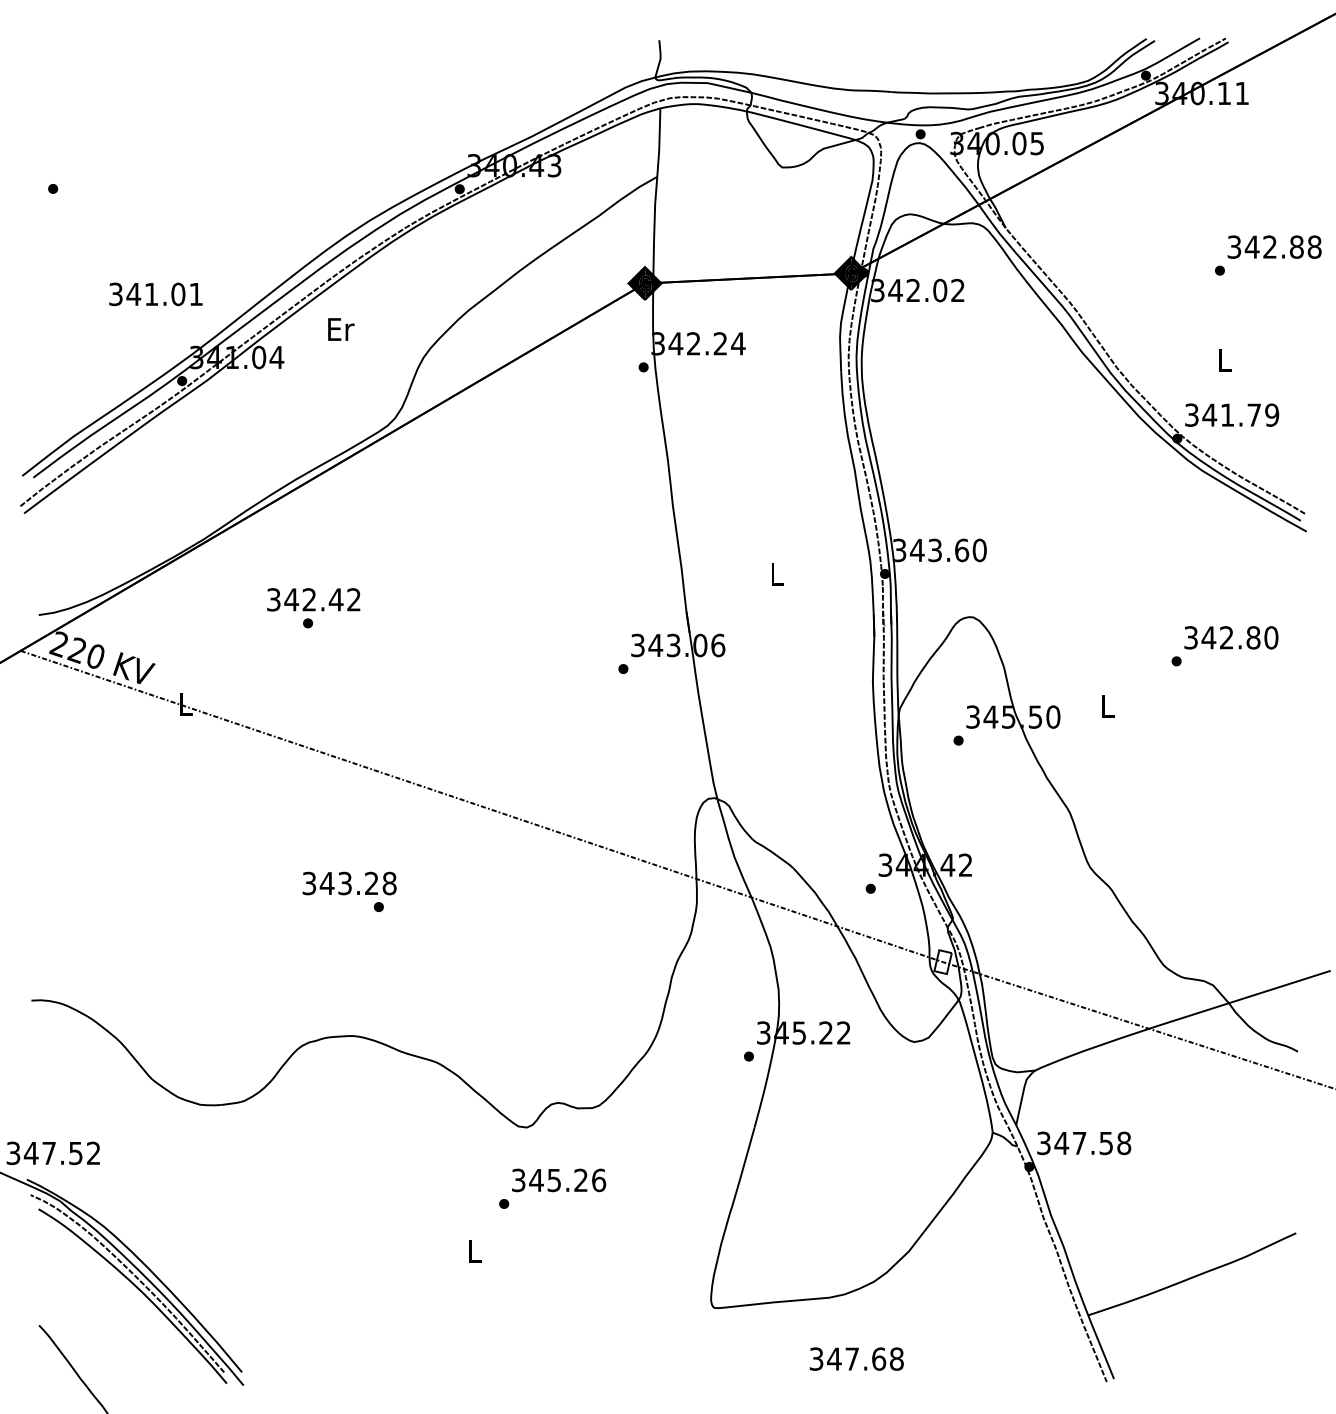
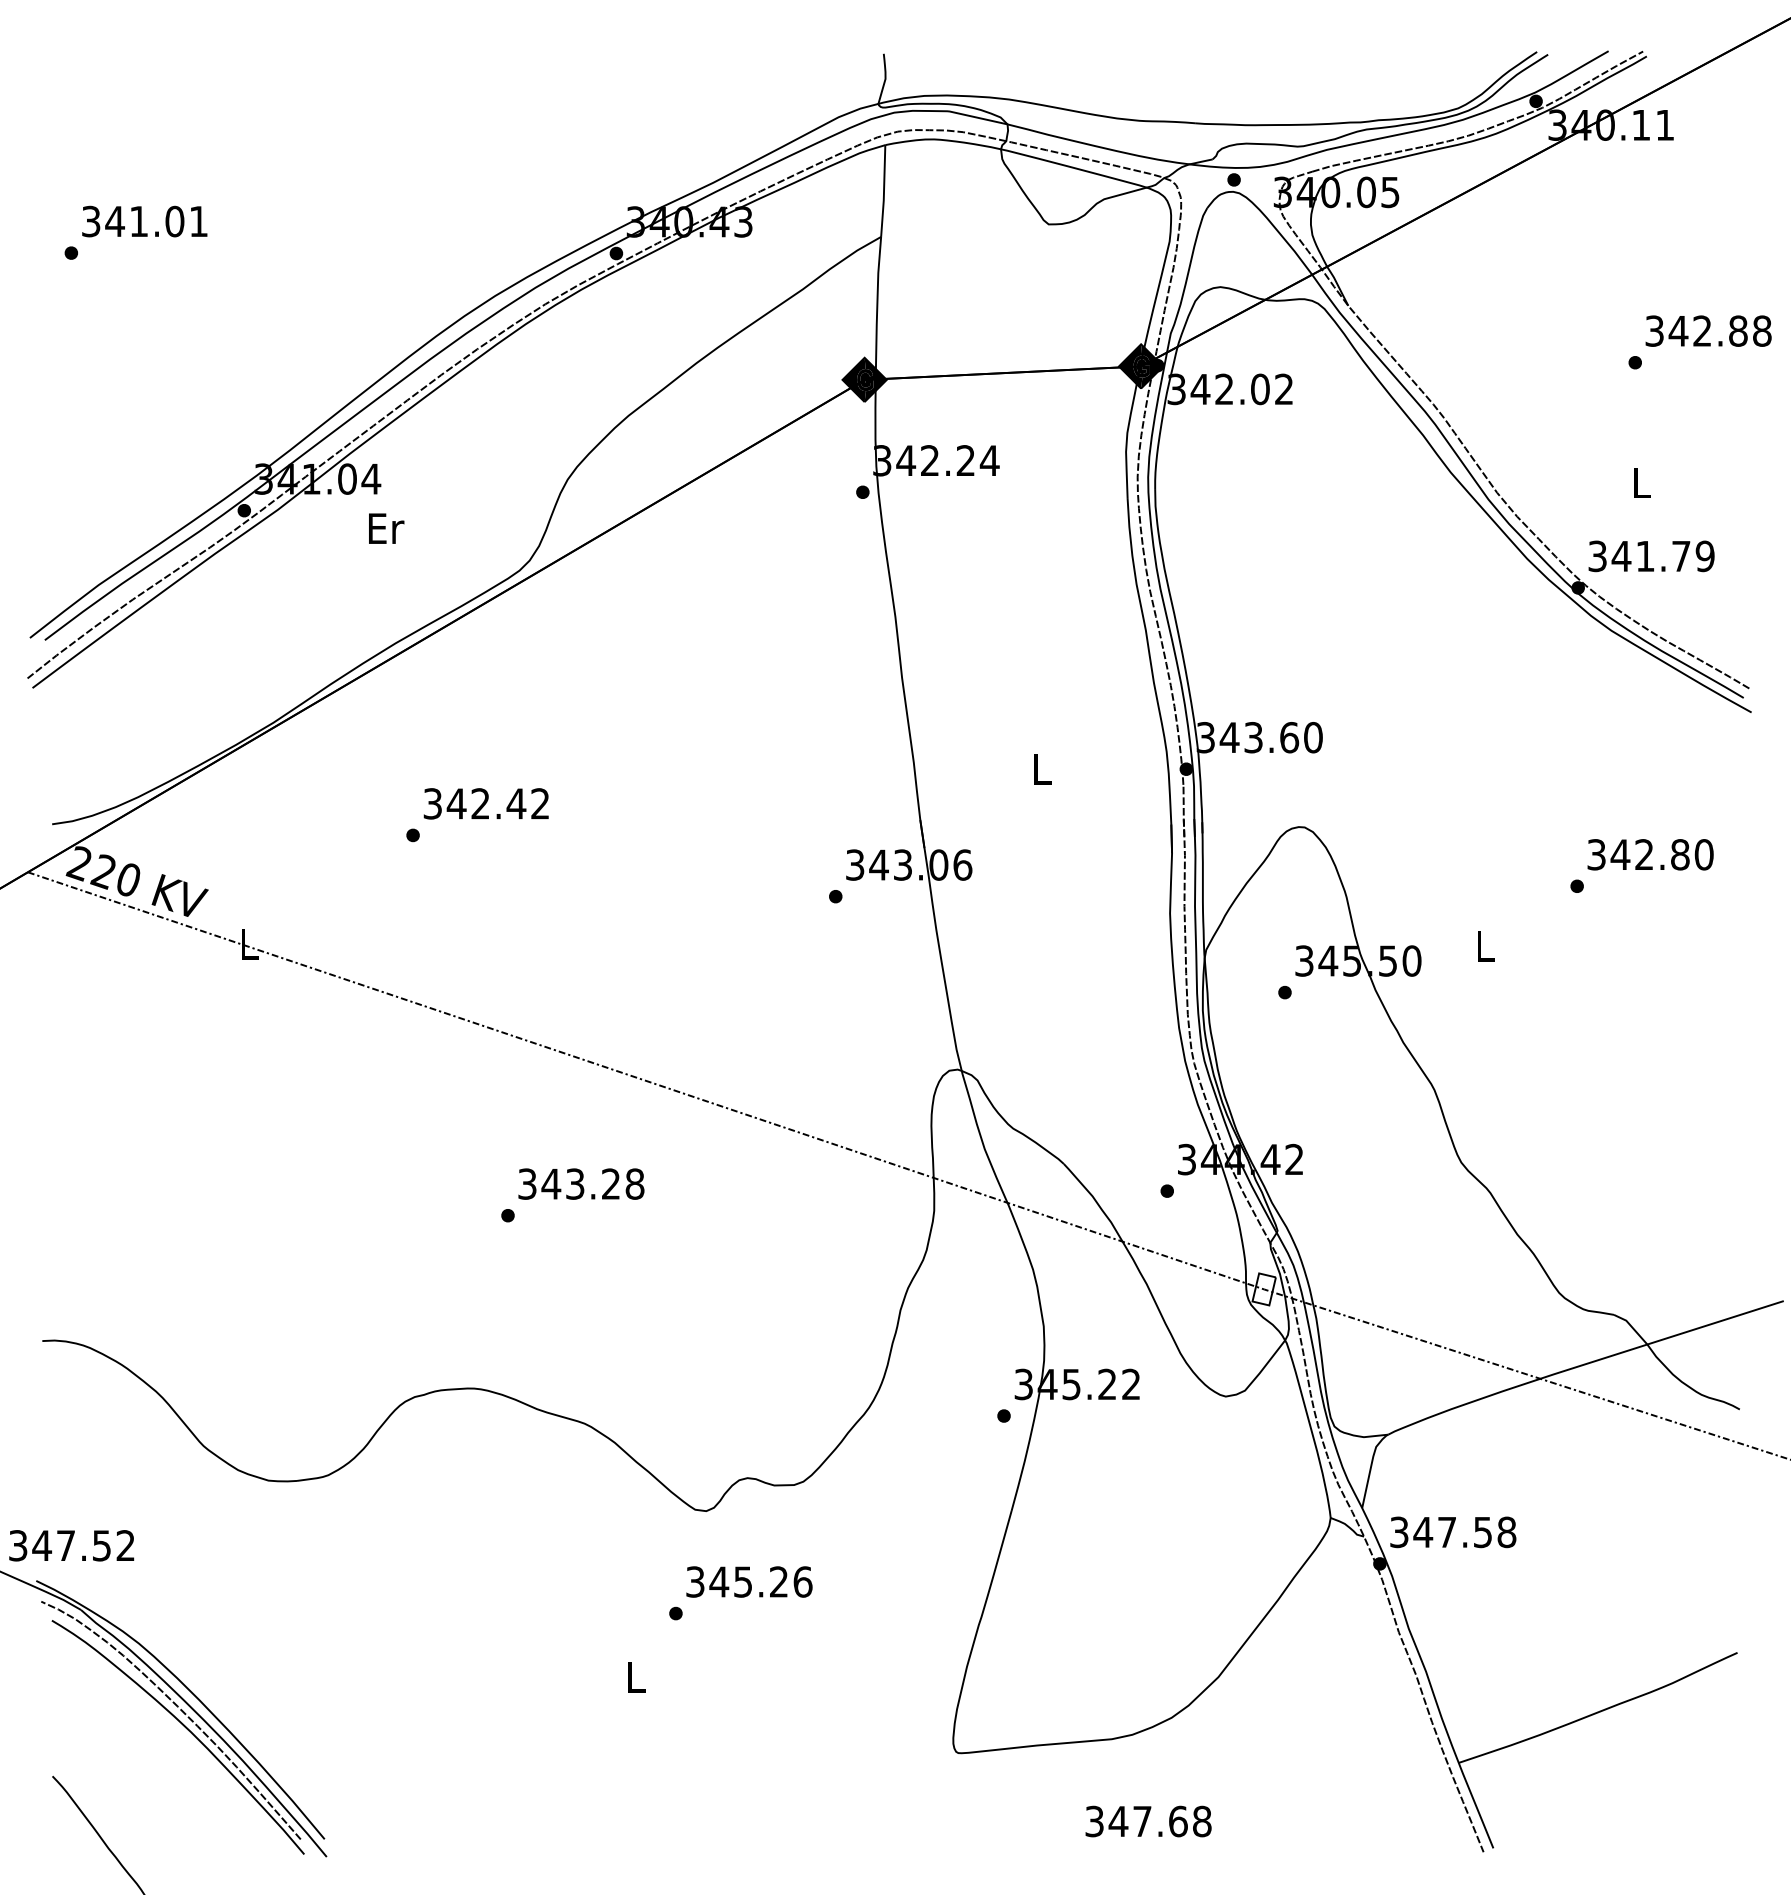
text: (155, 294) -> (144, 221), moved
text: (341, 329) -> (386, 528), moved
text: (313, 599) -> (486, 803), moved
text: (349, 883) -> (581, 1184), moved

